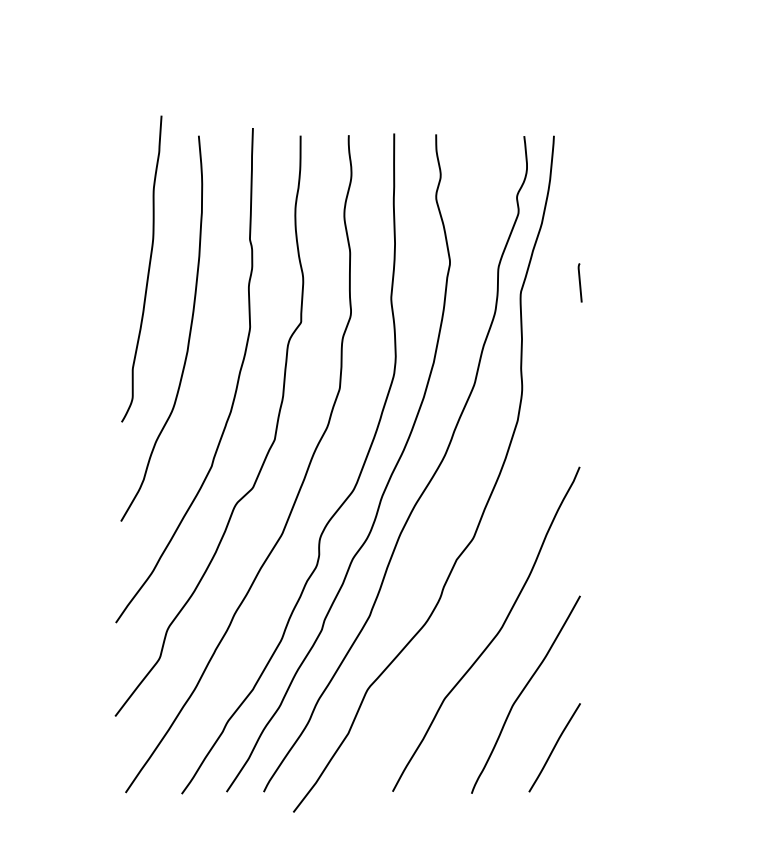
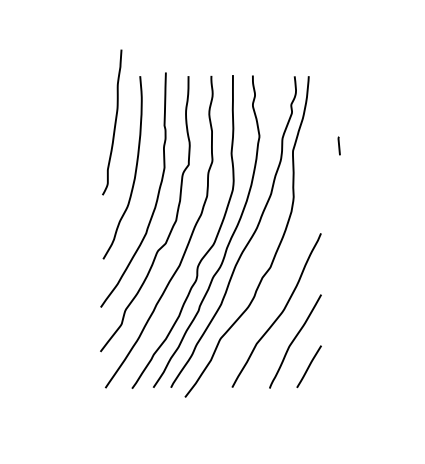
curve: (146, 269) -> (114, 122), moved
line: (578, 281) -> (338, 145), moved

